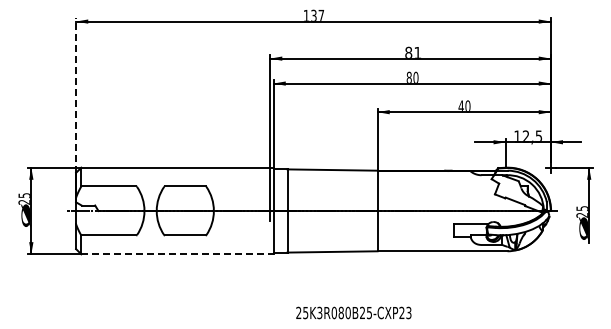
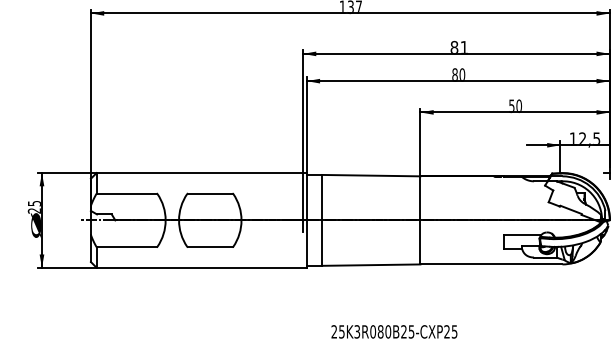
line: (76, 95) -> (91, 94), dashed -> solid
text: (460, 105) -> (511, 105), 40 -> 50
line: (177, 254) -> (201, 267), dashed -> solid
text: (408, 312) -> (454, 331), 25K3R080B25-CXP23 -> 25K3R080B25-CXP25

